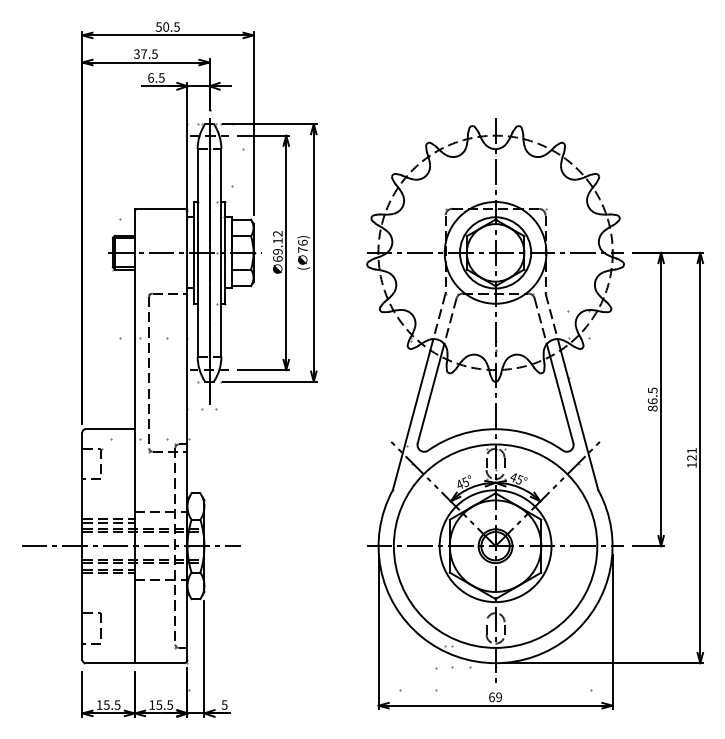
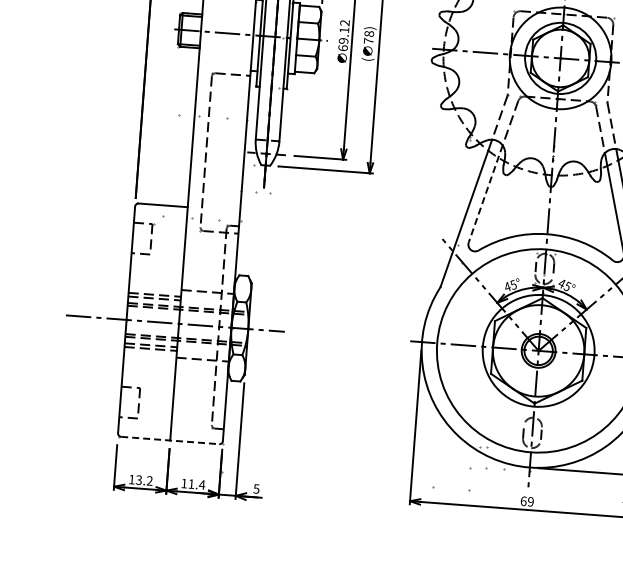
text: (302, 242) -> (368, 33), 76) -> 78)
line: (430, 394) -> (485, 194), solid -> dashed
line: (135, 663) -> (170, 440), solid -> dashed
text: (112, 704) -> (144, 480), 15.5 -> 13.2
text: (164, 704) -> (196, 483), 15.5 -> 11.4

